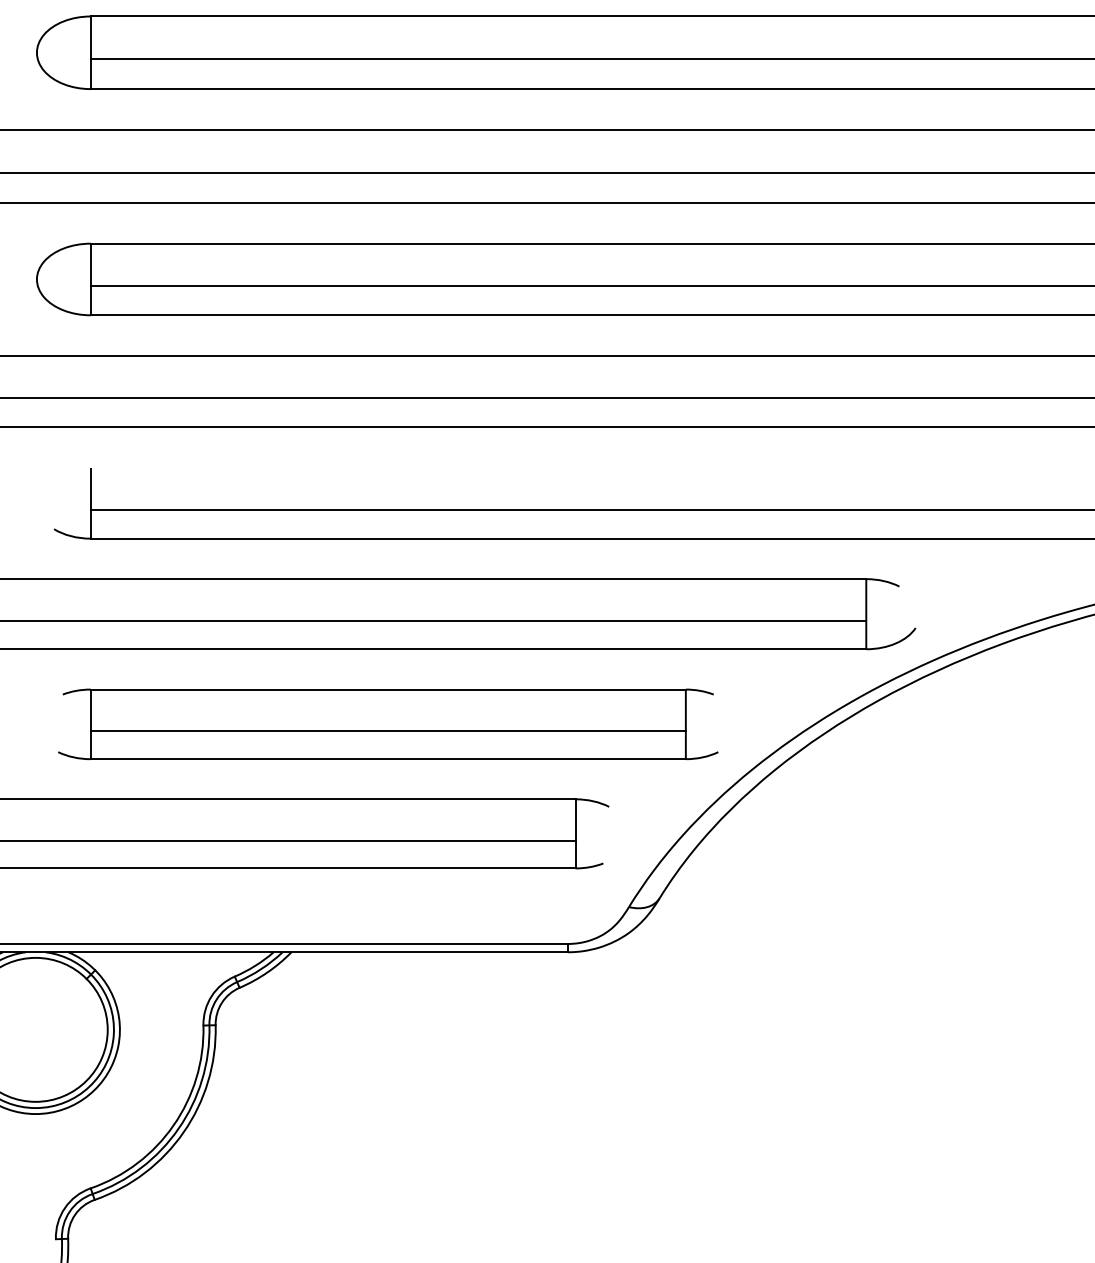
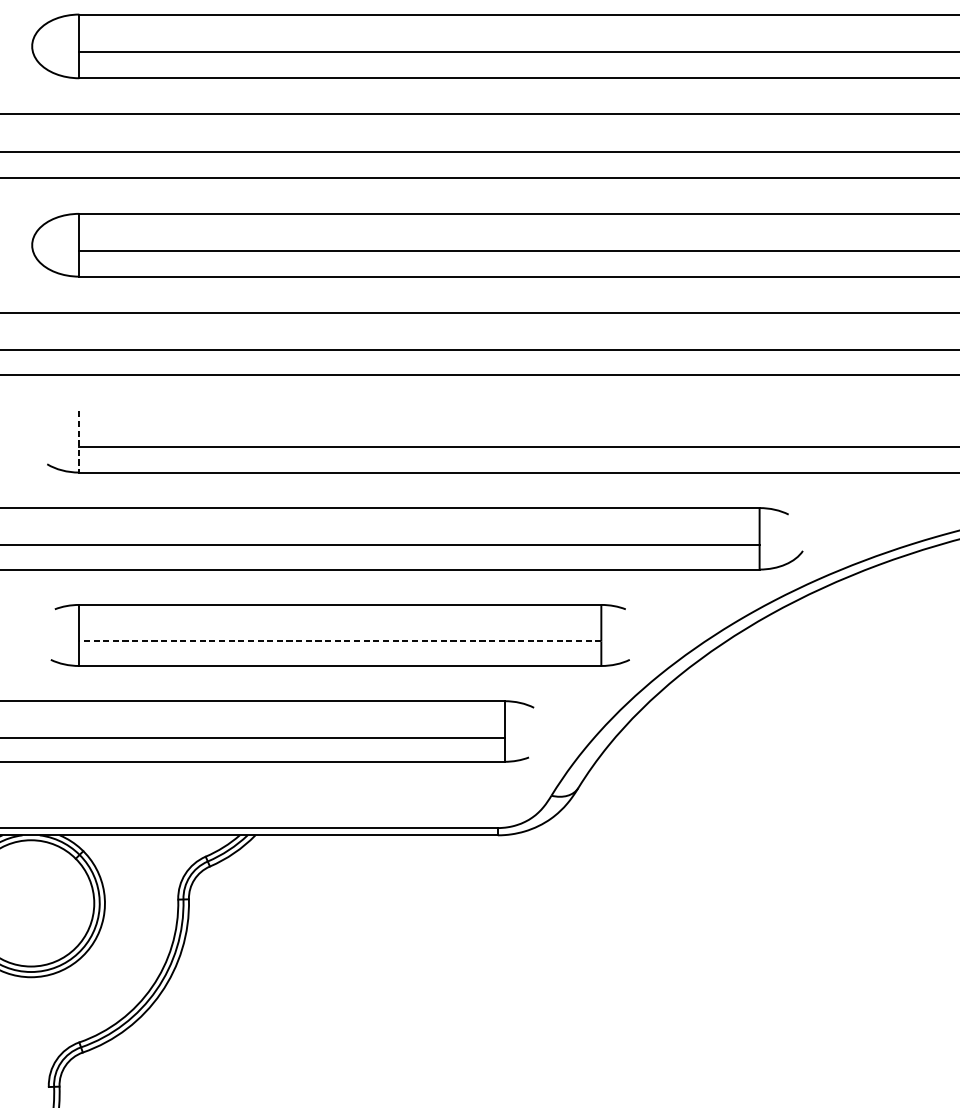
line: (90, 503) -> (79, 441), solid -> dashed
line: (388, 731) -> (340, 641), solid -> dashed

